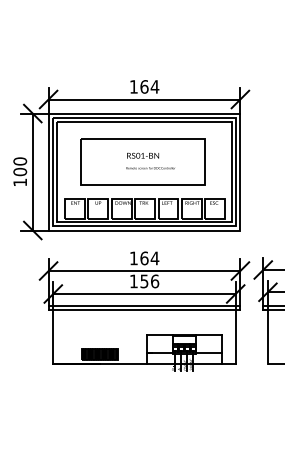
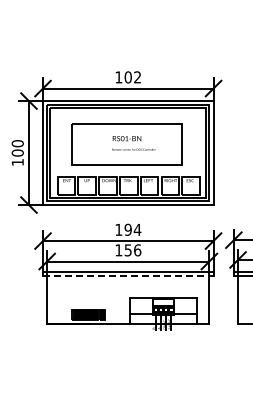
text: (149, 87) -> (132, 77), 164 -> 102
text: (143, 257) -> (127, 229), 164 -> 194
line: (144, 310) -> (128, 276), solid -> dashed

